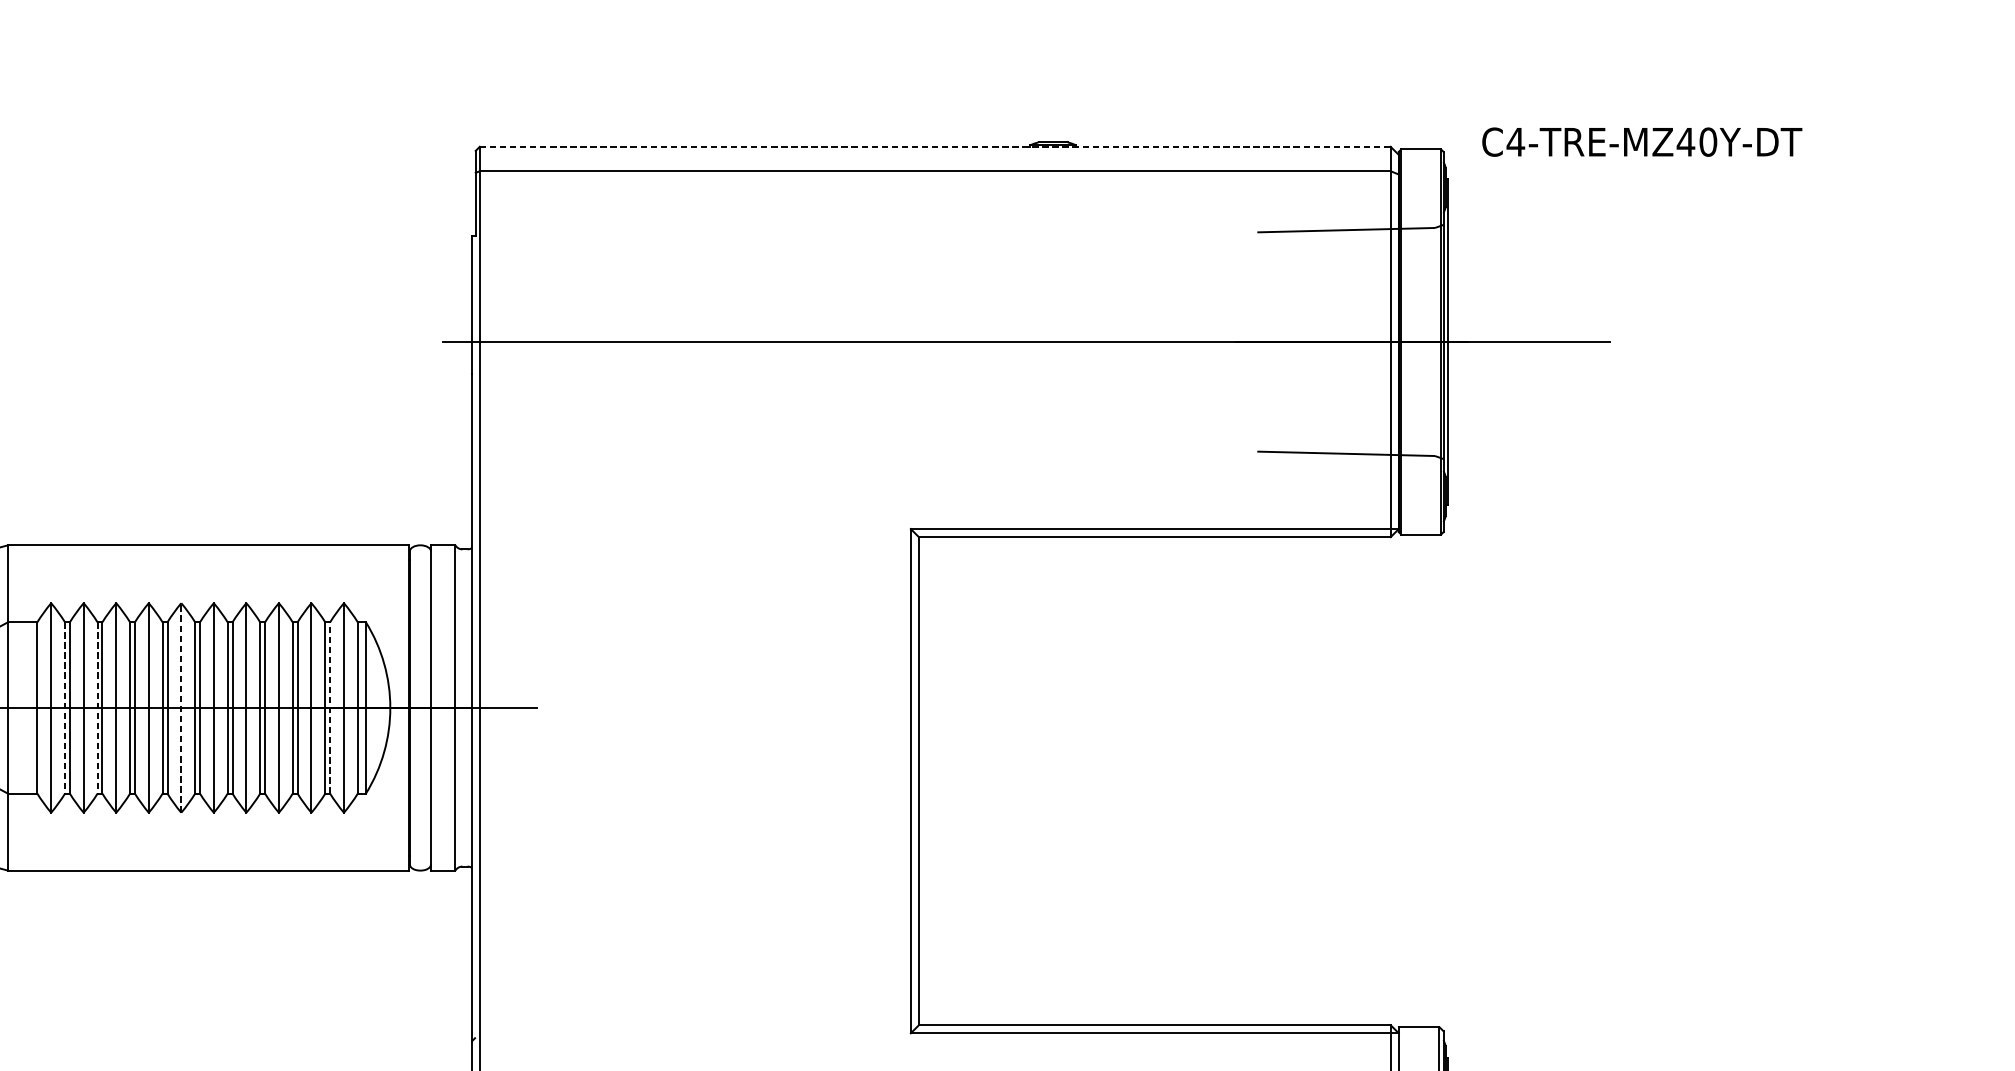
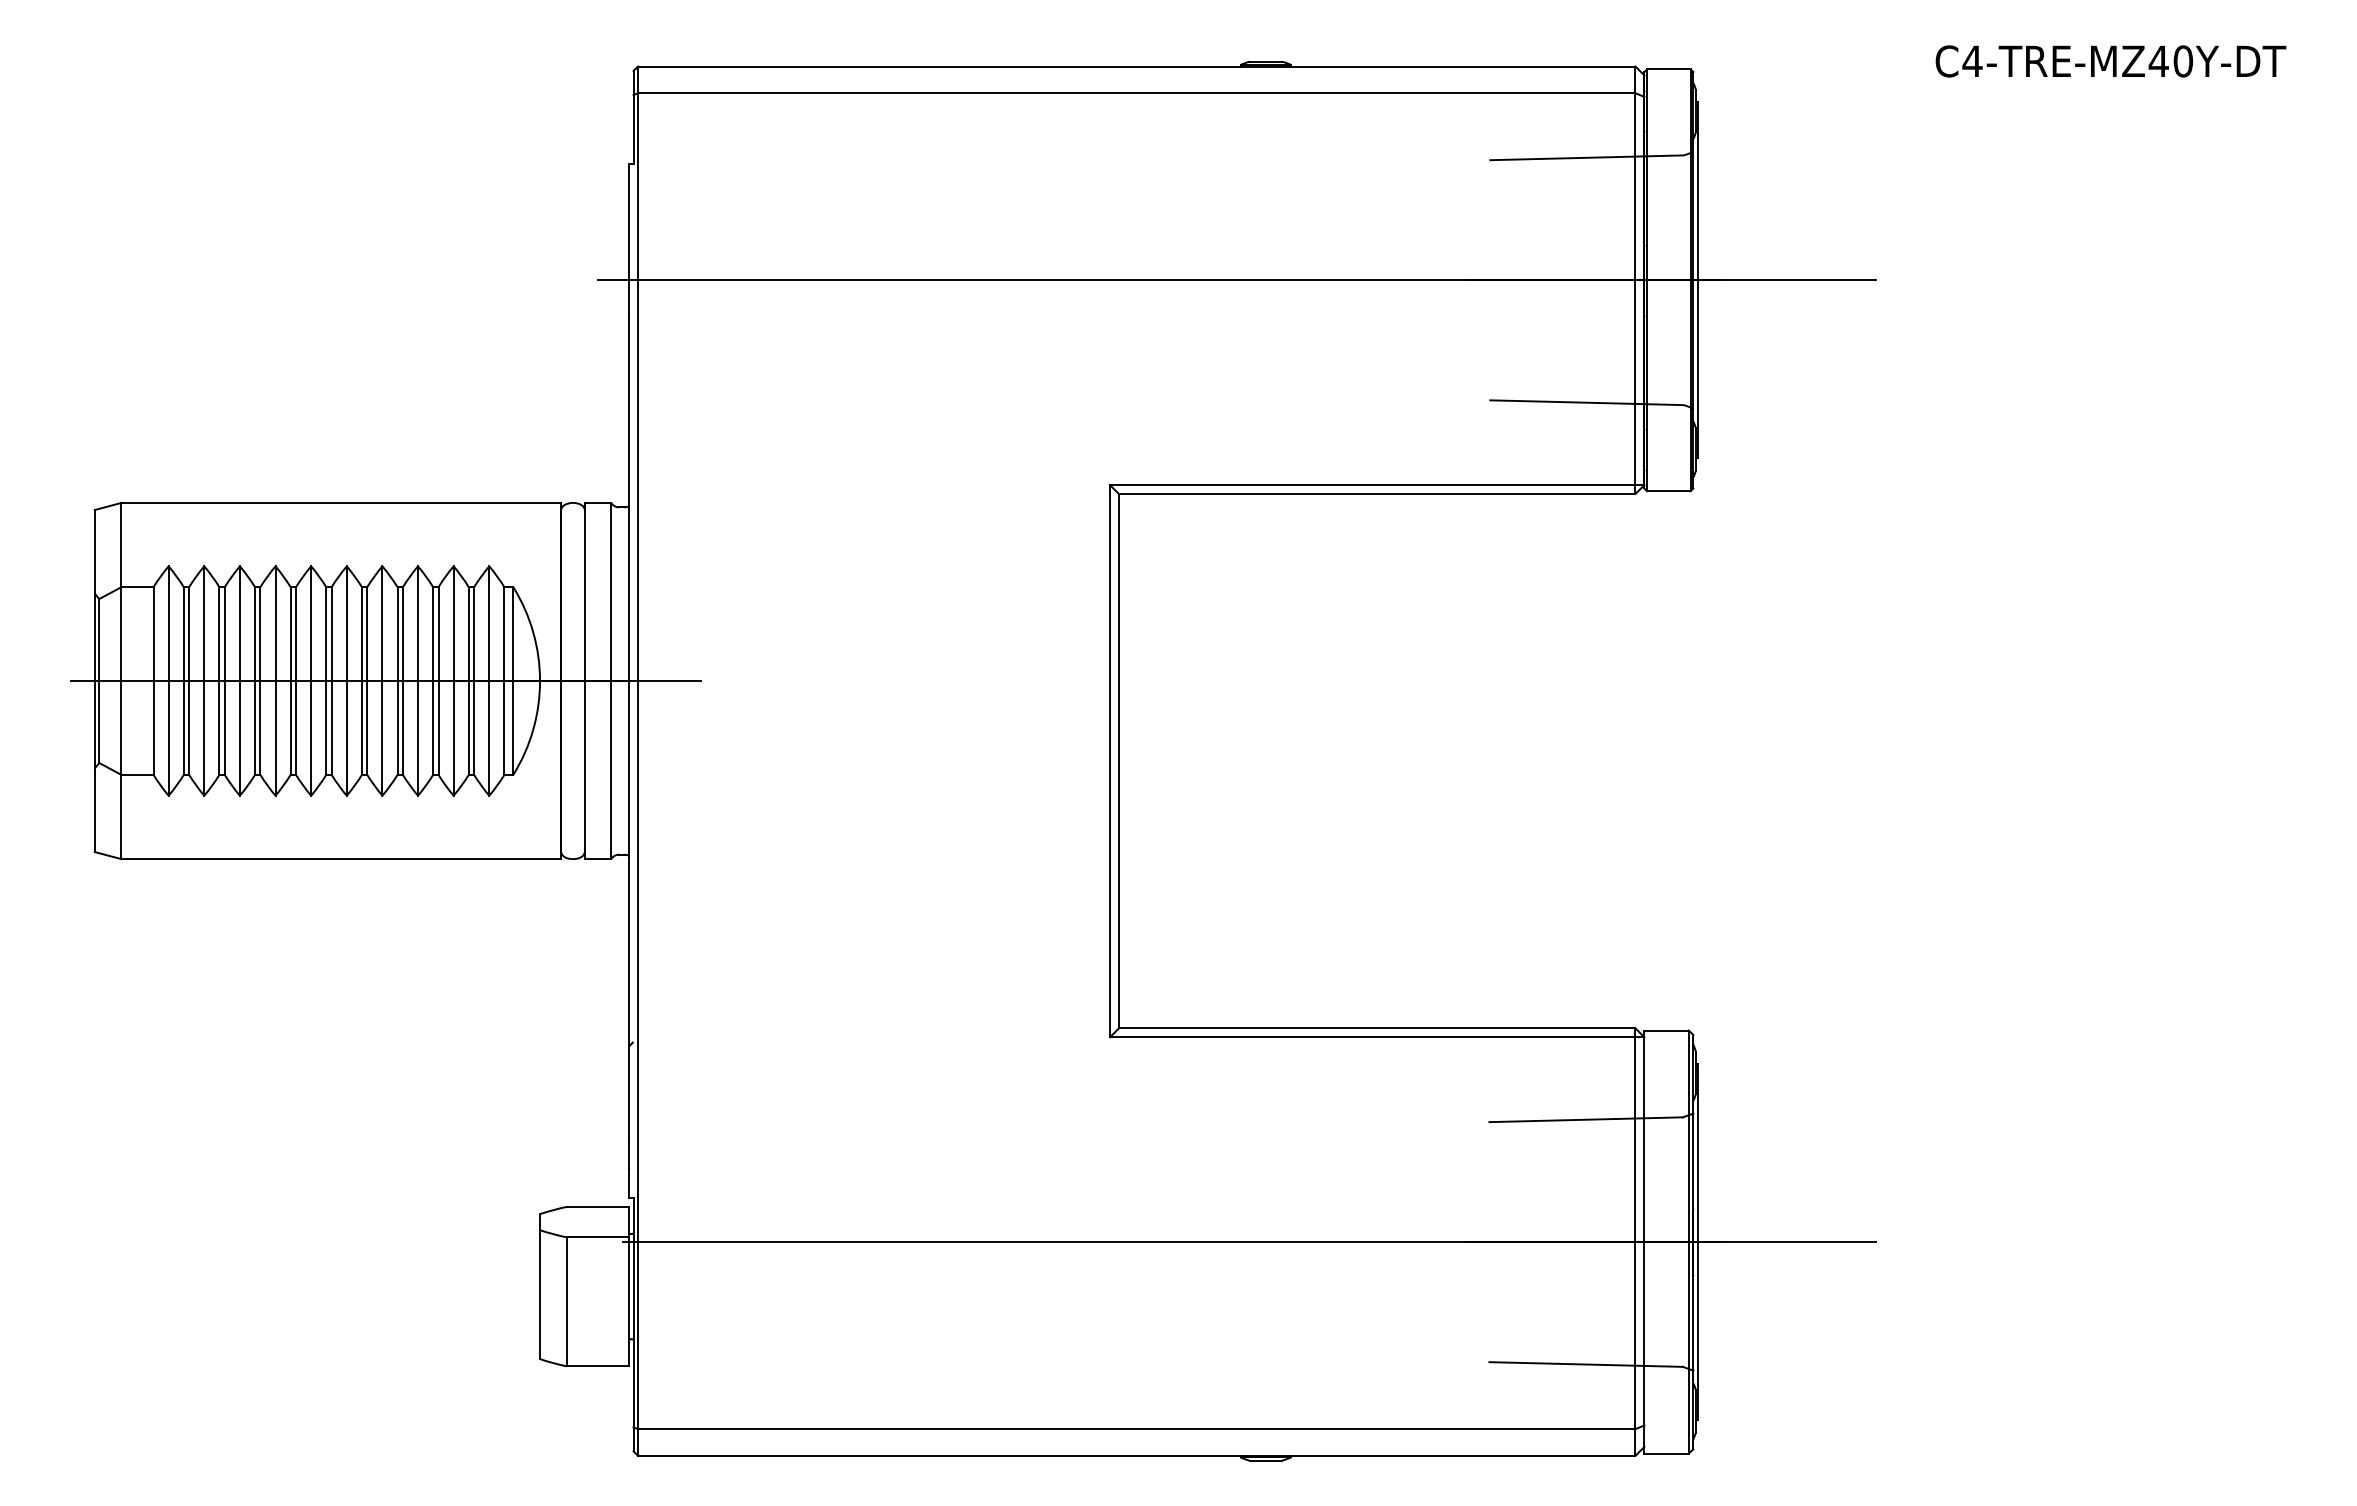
text: (1641, 142) -> (2110, 61), moved
line: (935, 146) -> (1136, 66), dashed -> solid
line: (64, 708) -> (183, 681), dashed -> solid
line: (97, 708) -> (219, 681), dashed -> solid
line: (181, 708) -> (311, 681), dashed -> solid
line: (330, 708) -> (474, 681), dashed -> solid

